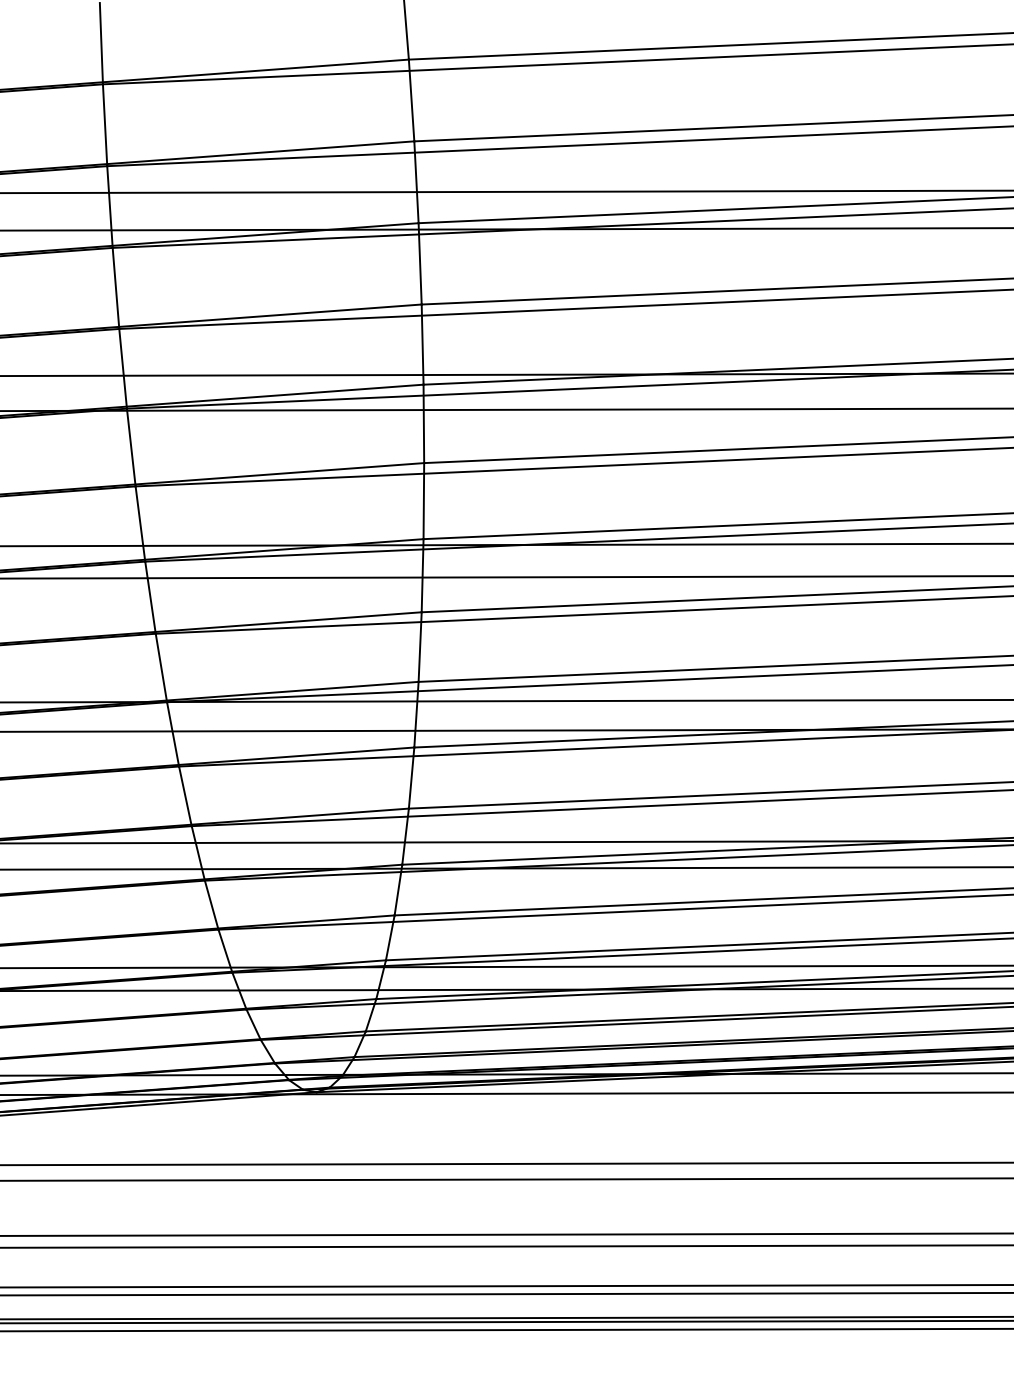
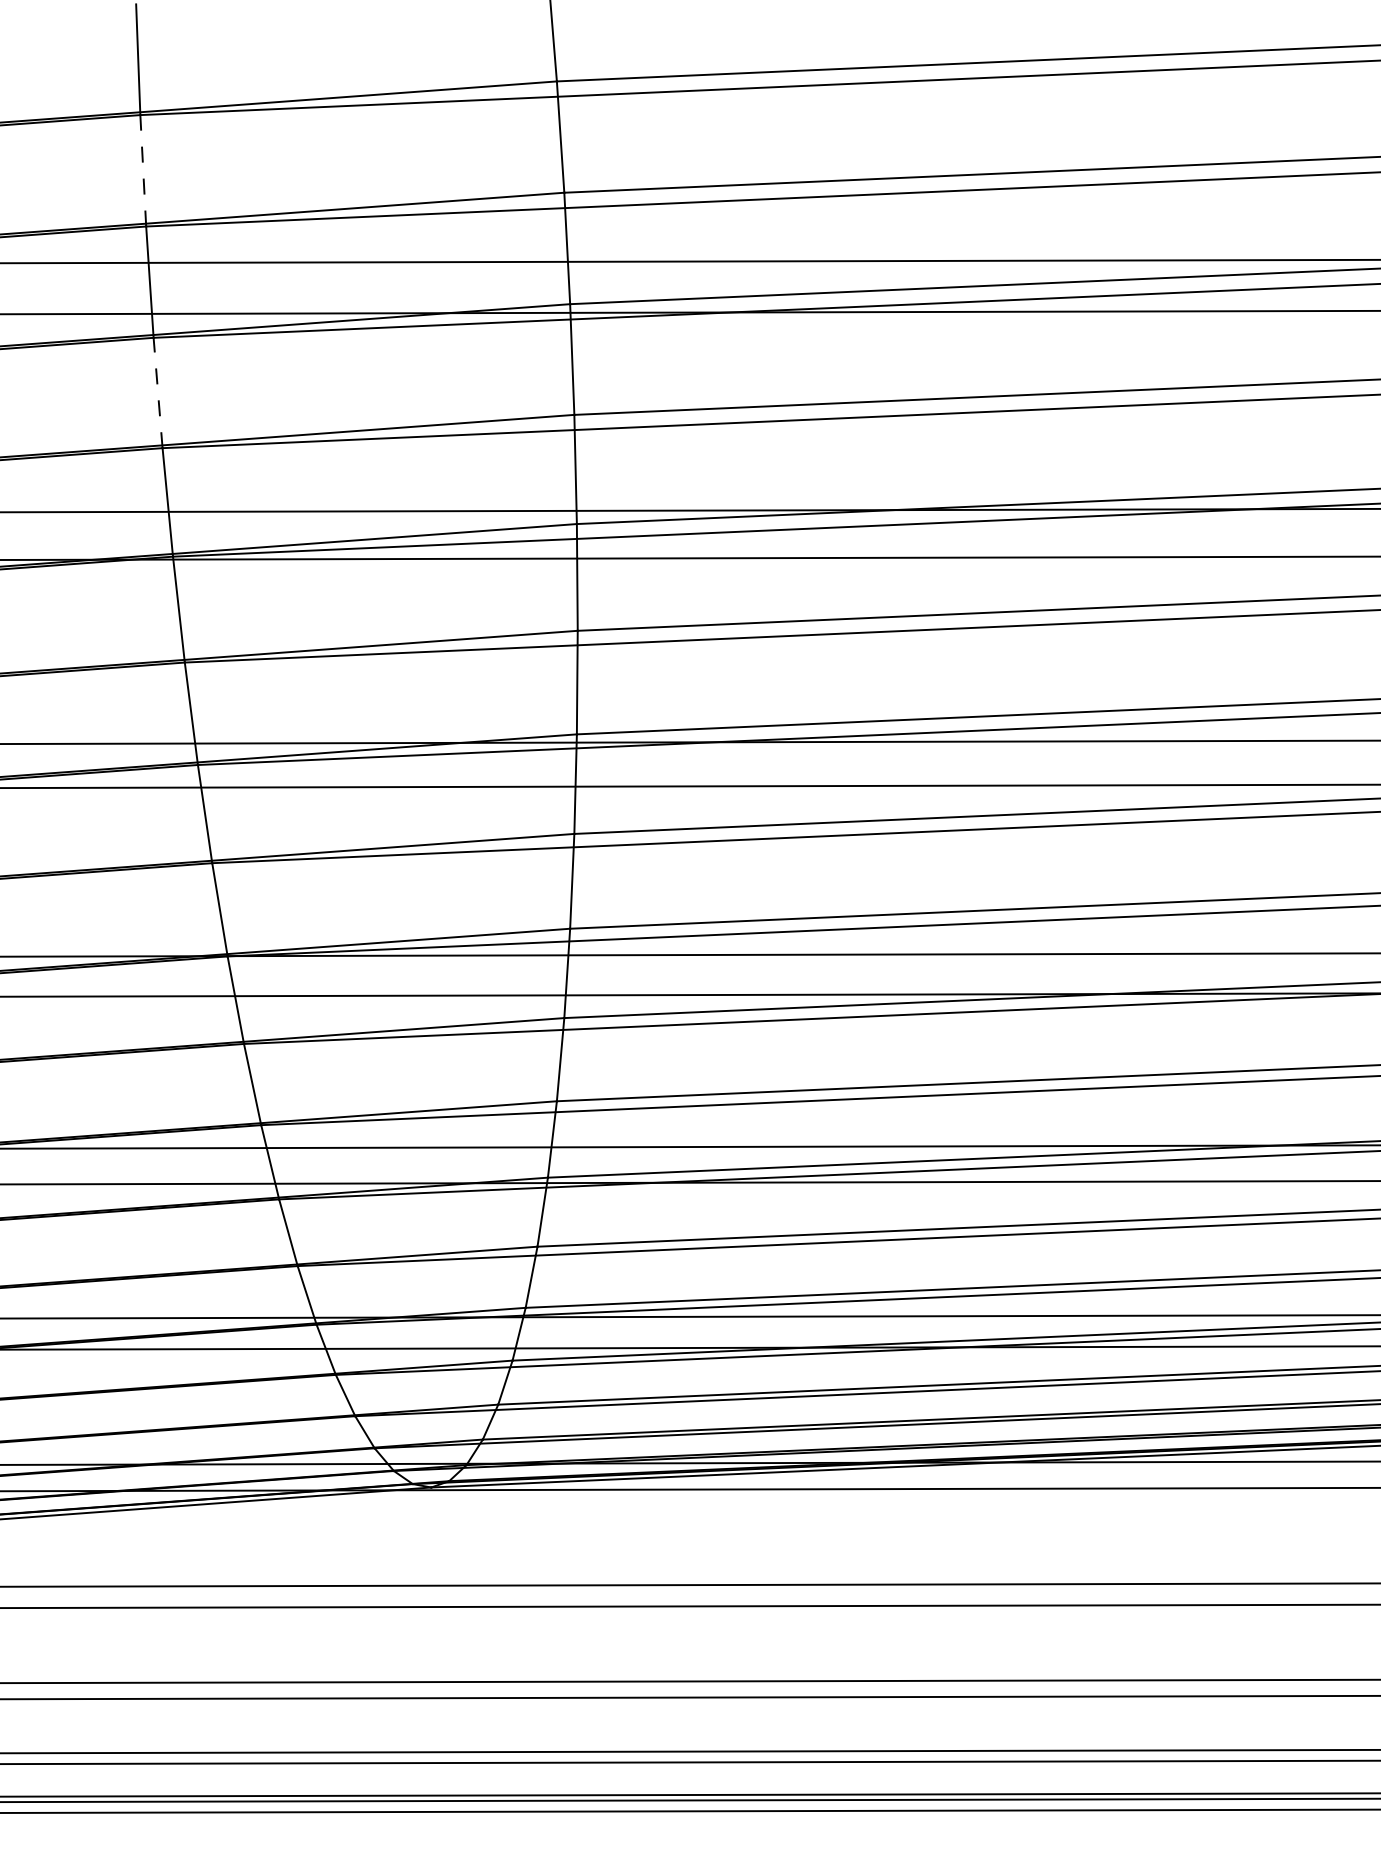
line: (105, 125) -> (143, 171), solid -> dashed
line: (115, 288) -> (157, 393), solid -> dashed

